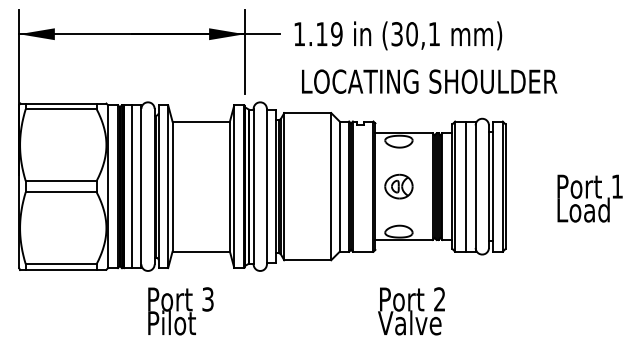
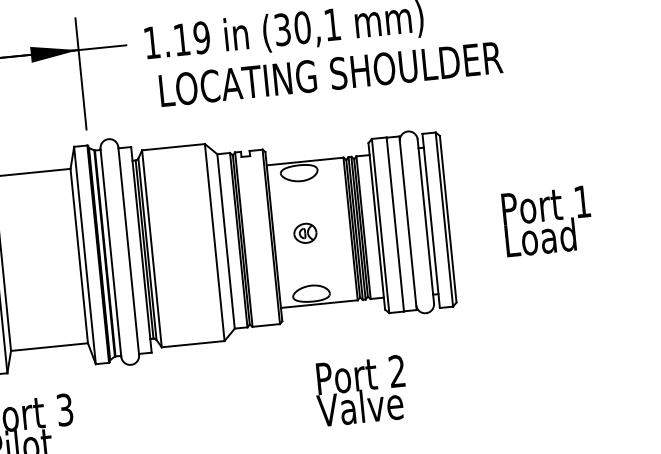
text: (429, 81) -> (330, 73), moved
part: (398, 186) -> (304, 233), size x0.6
text: (589, 198) -> (546, 221), moved
text: (411, 311) -> (361, 391), moved

